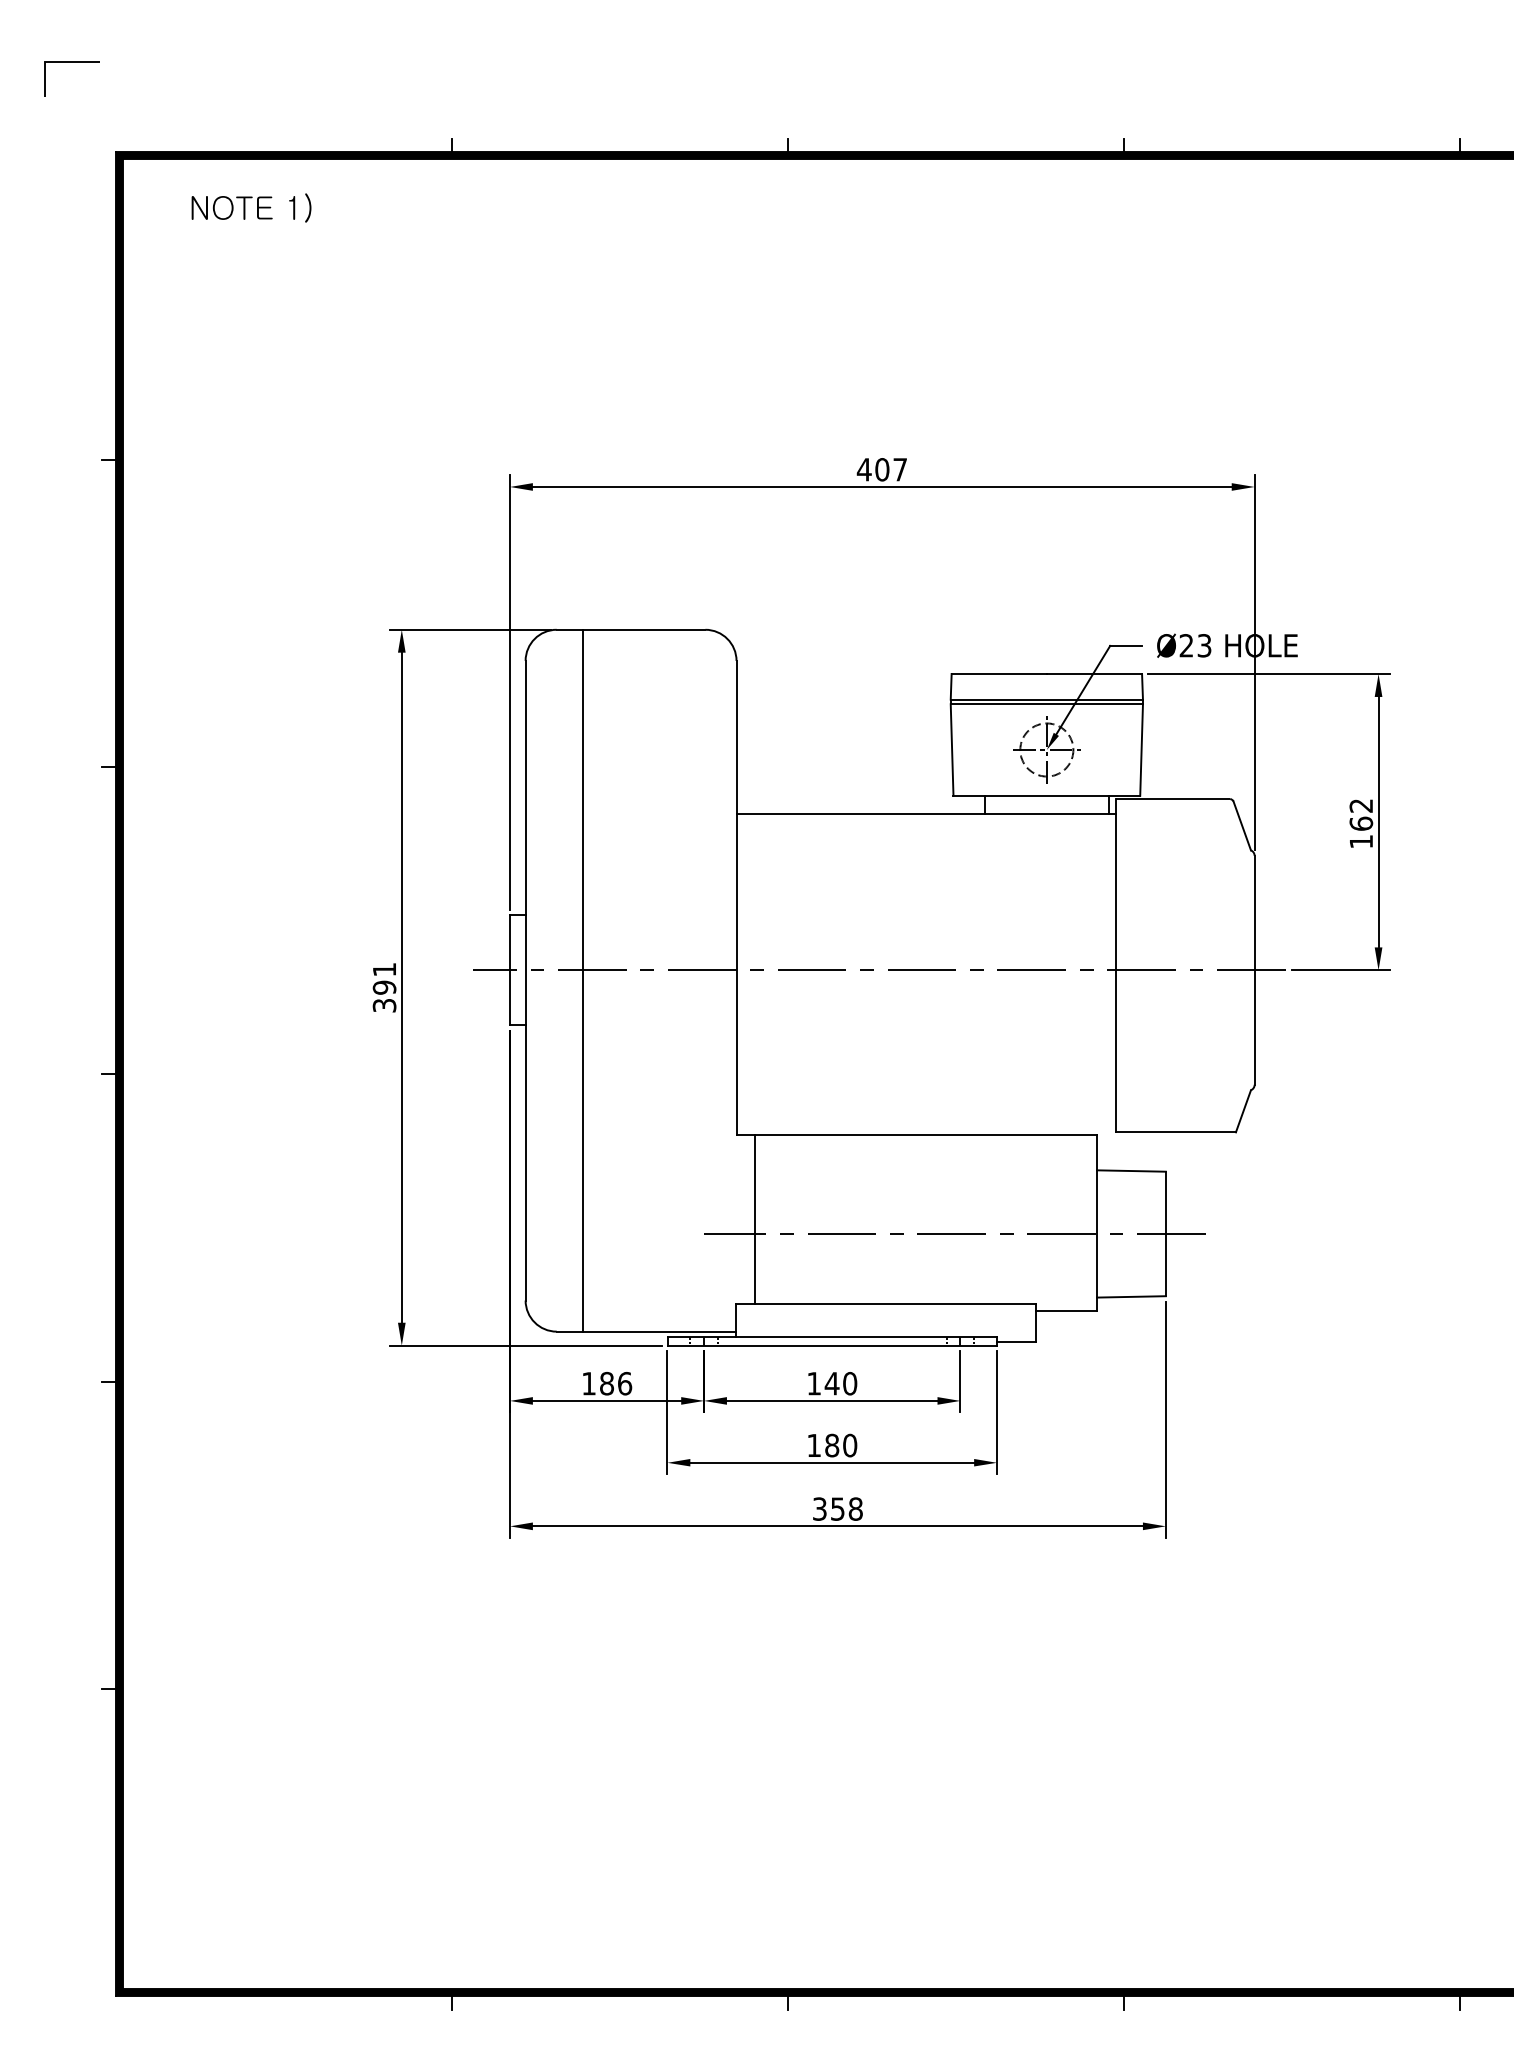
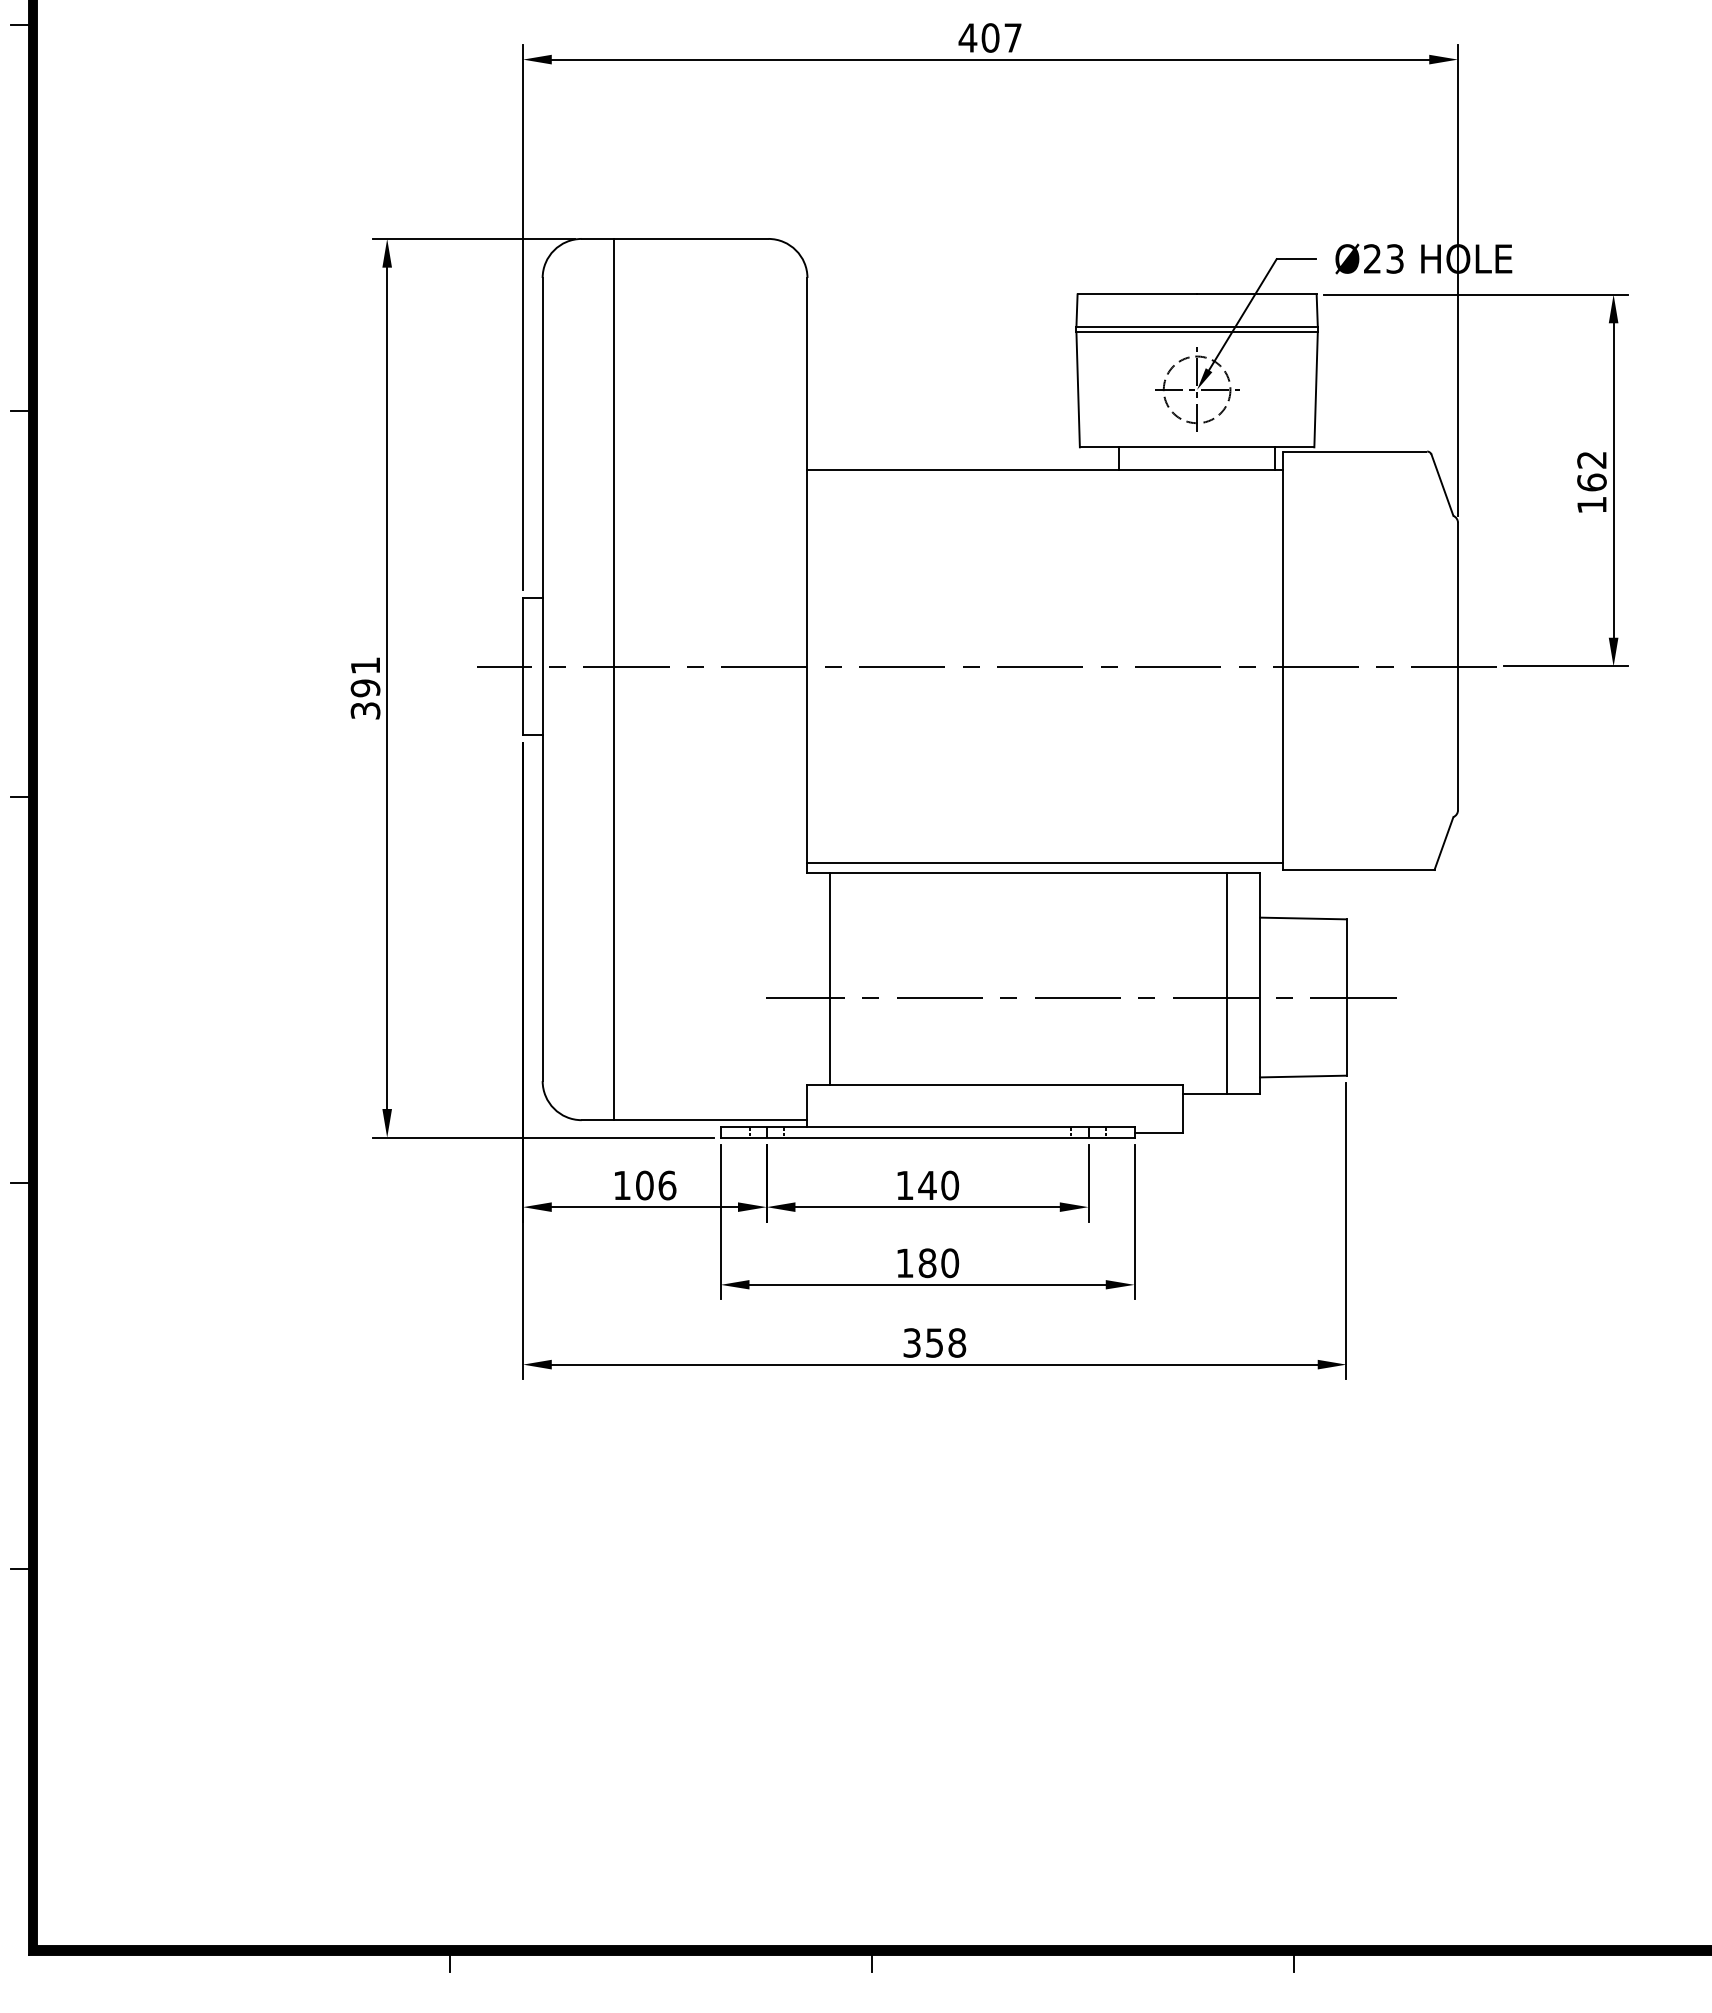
line: (925, 1126) -> (1044, 862), added
line: (1070, 1222) -> (1226, 983), added
text: (607, 1383) -> (645, 1185), 186 -> 106

